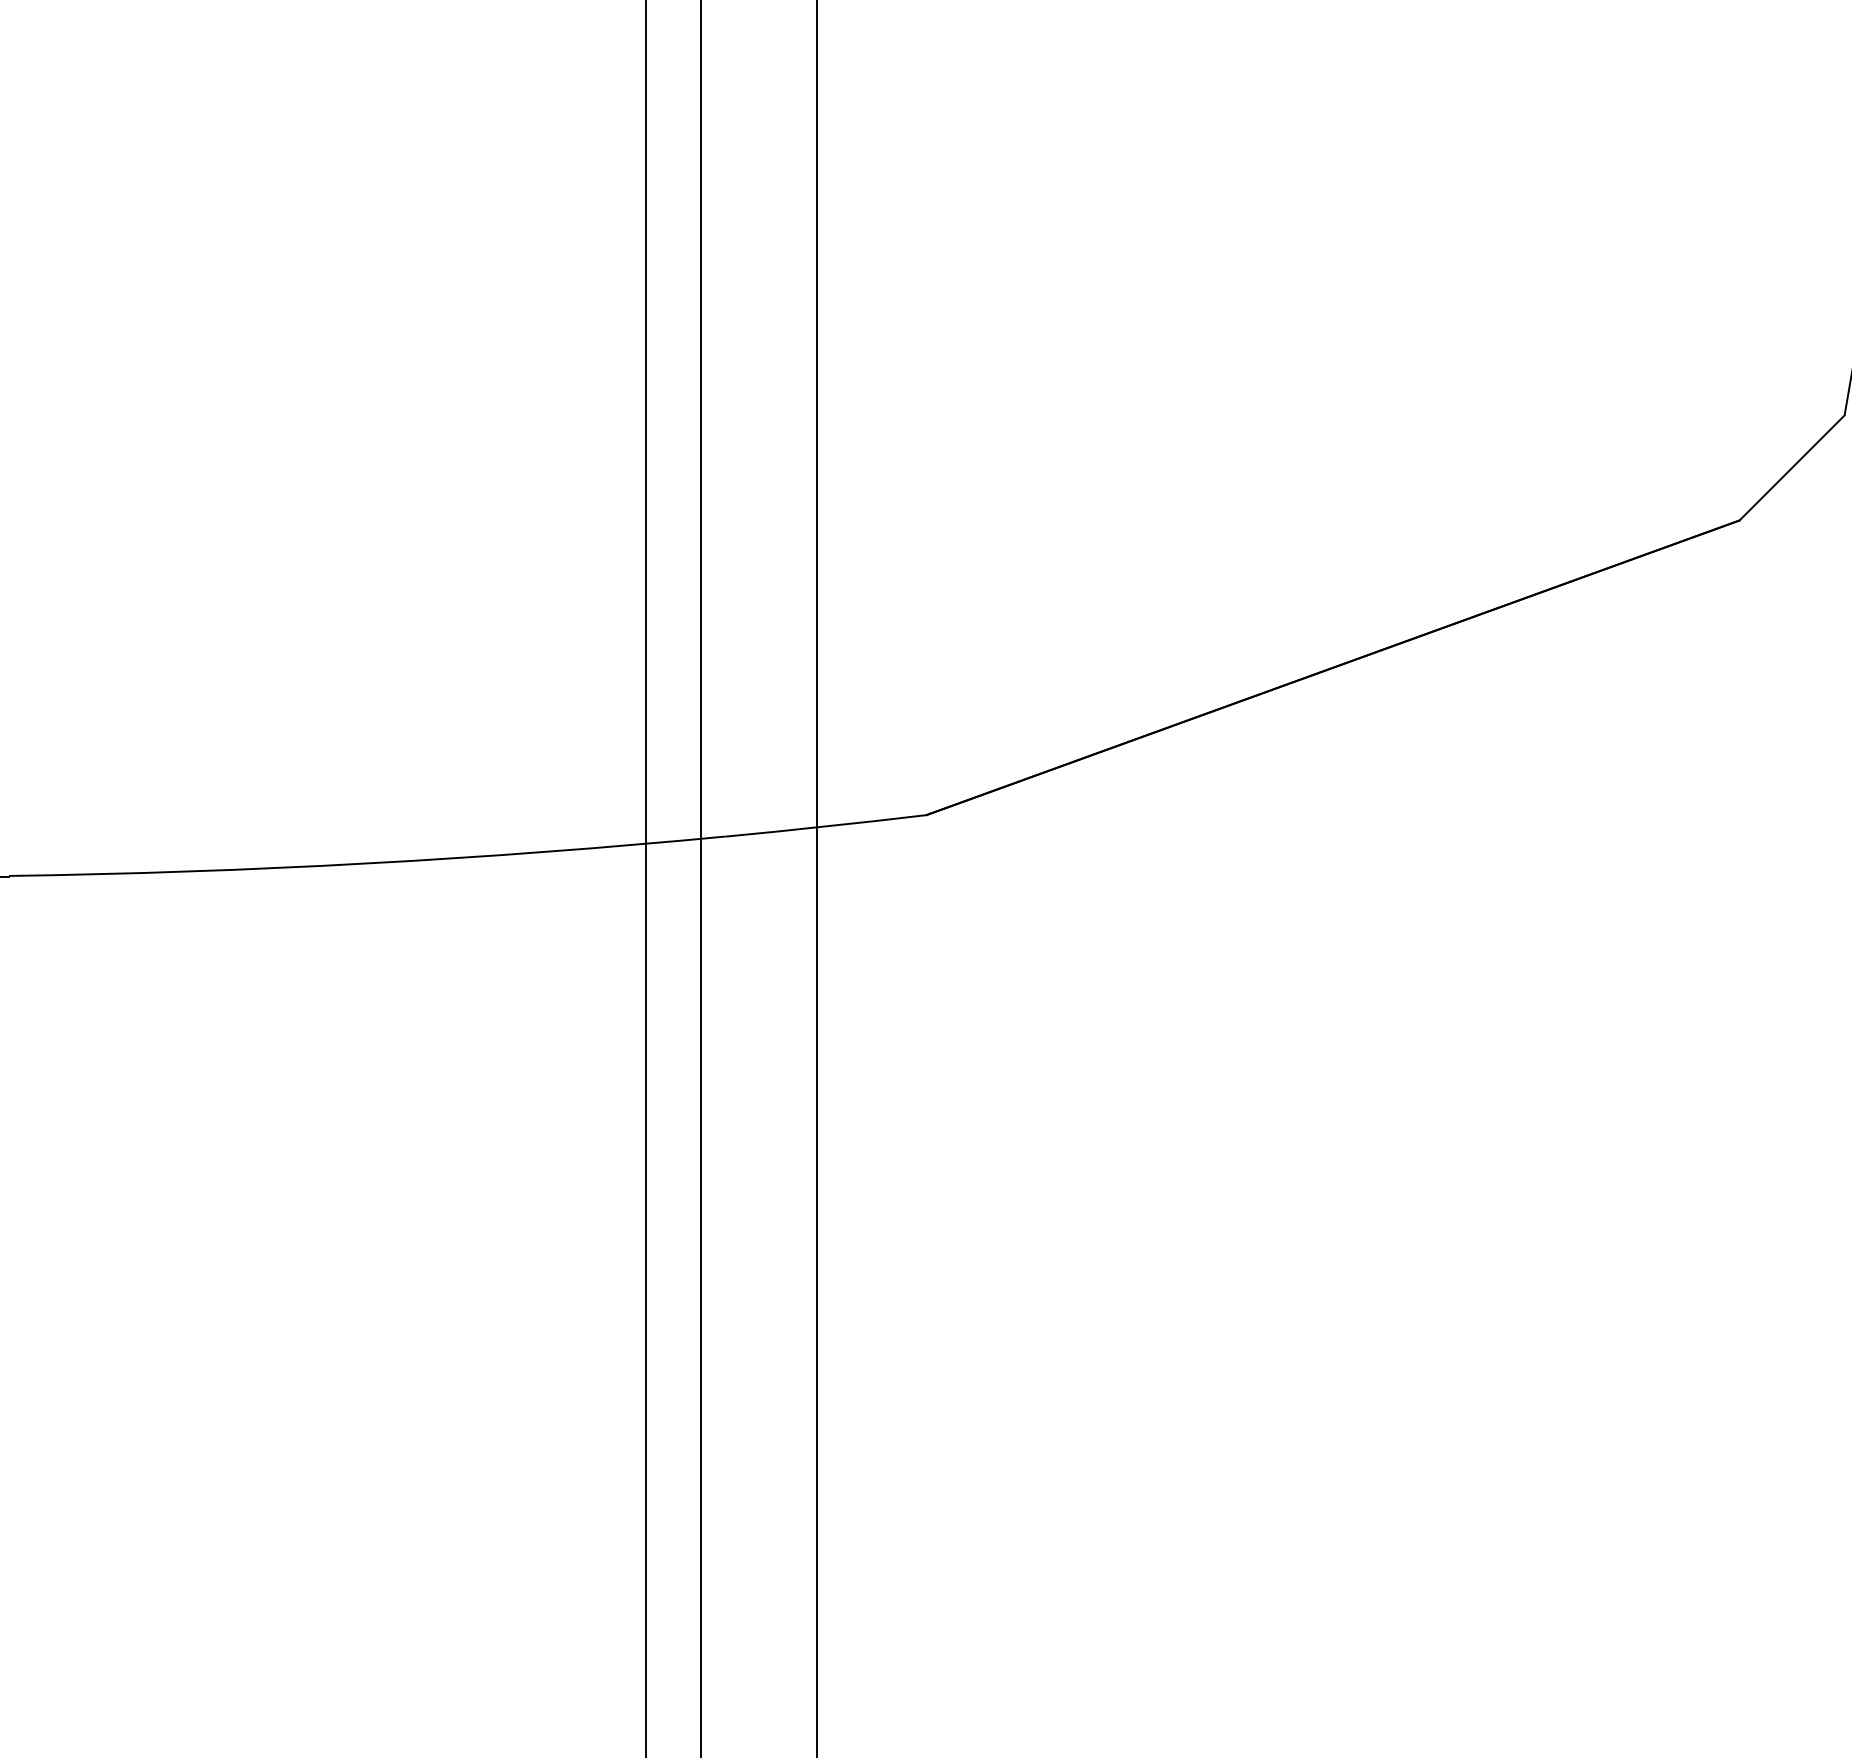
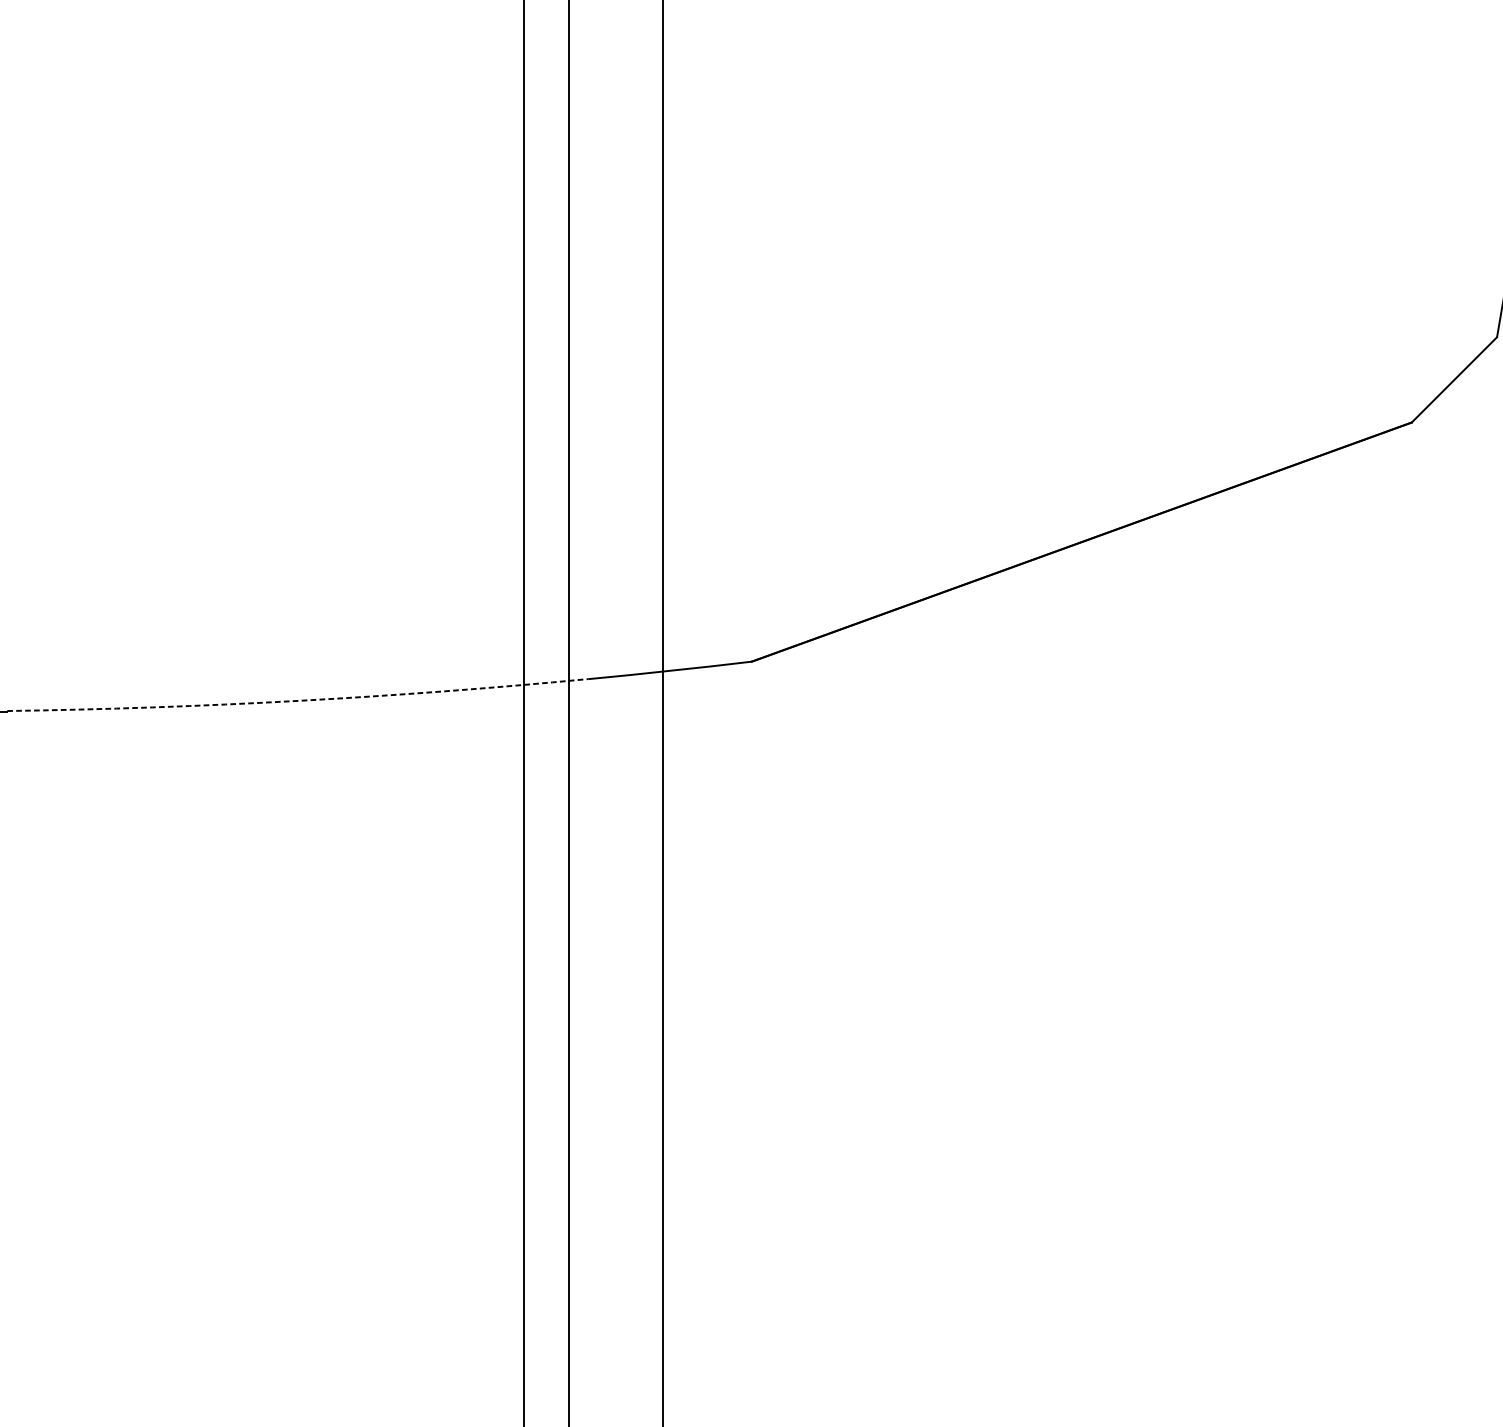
arc: (367, 863) -> (298, 700), solid -> dashed

